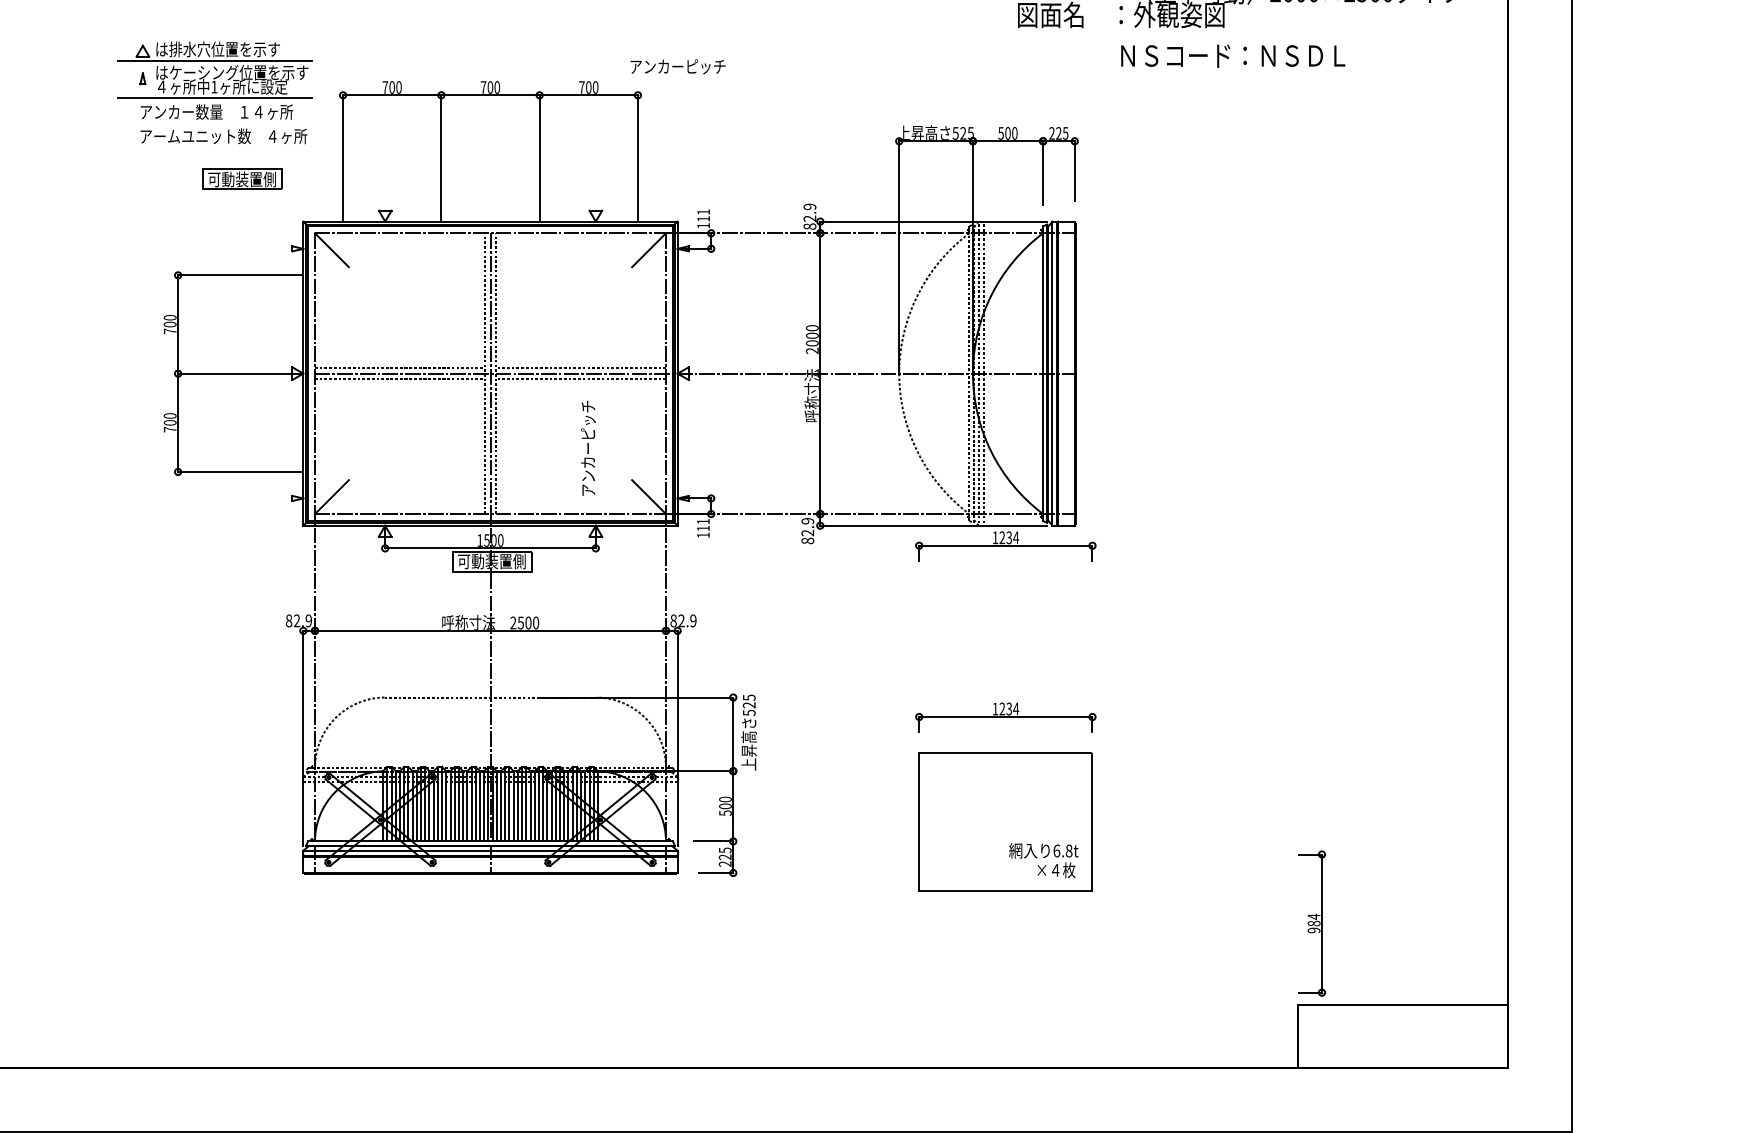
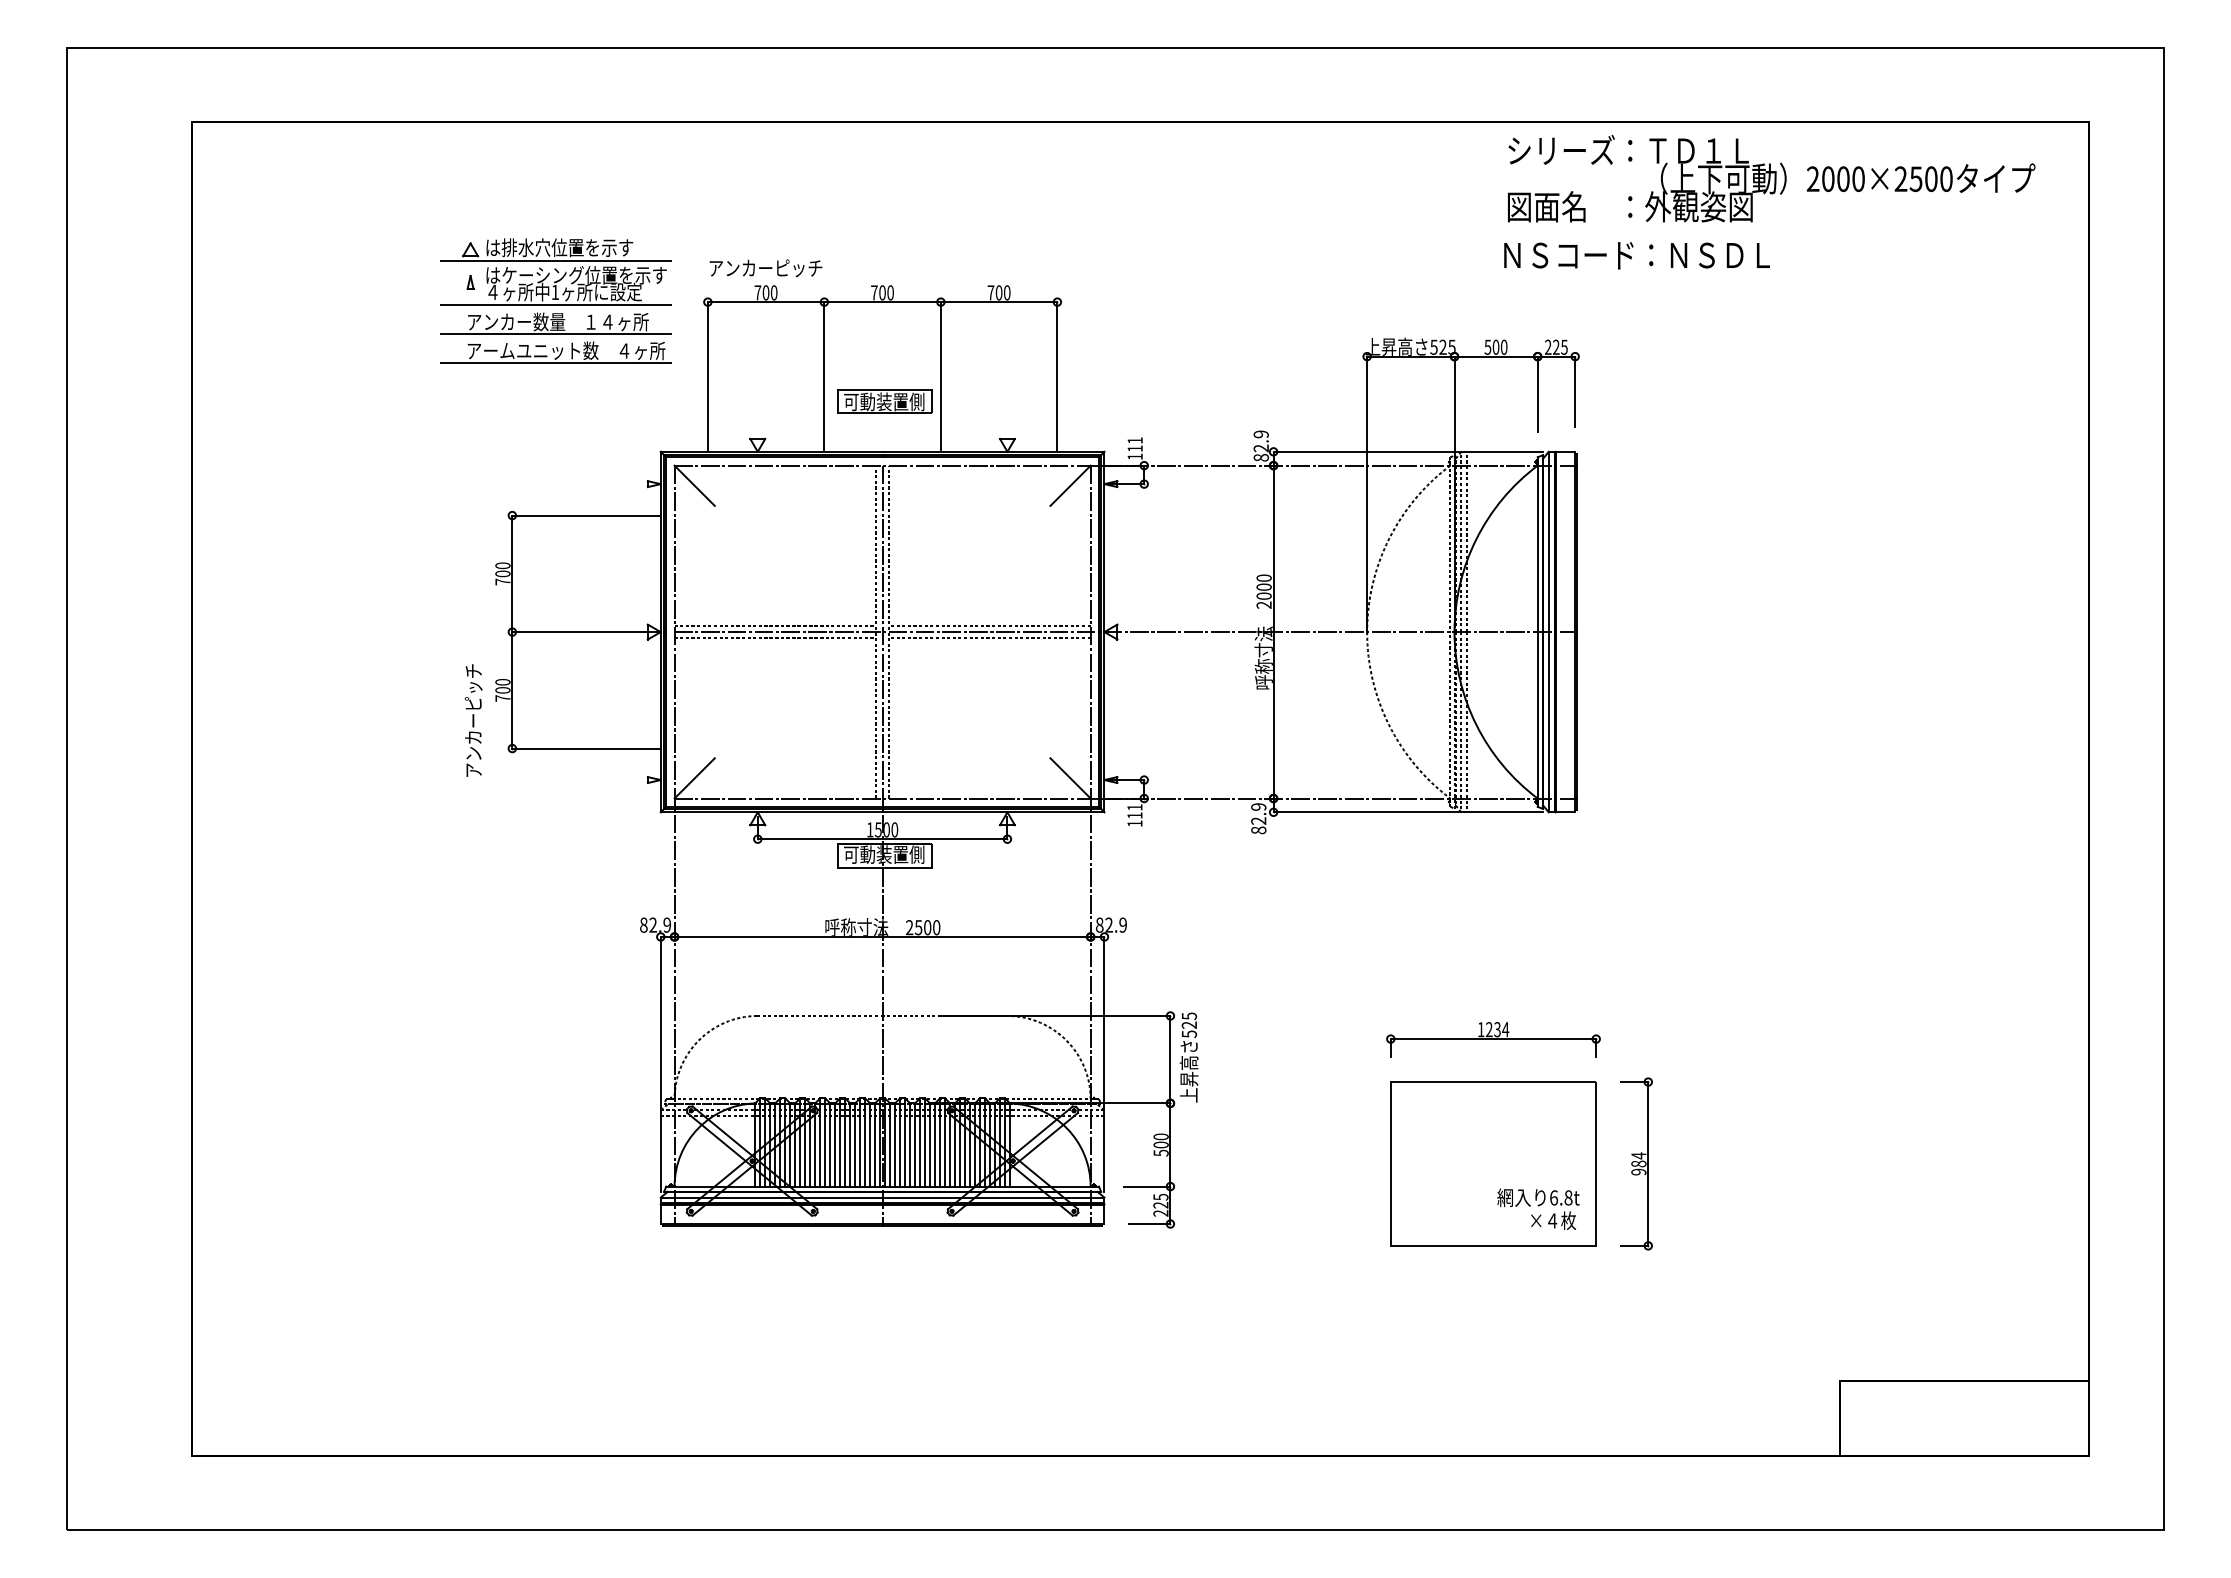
text: (1232, 55) -> (1636, 255), moved
text: (677, 66) -> (765, 268), moved
line: (214, 122) -> (555, 334), added
line: (214, 147) -> (555, 363), added
part: (242, 179) -> (884, 401), moved
text: (588, 448) -> (473, 720), moved
part: (1005, 546) -> (1493, 836), removed
part: (1312, 923) -> (1636, 1163), moved

